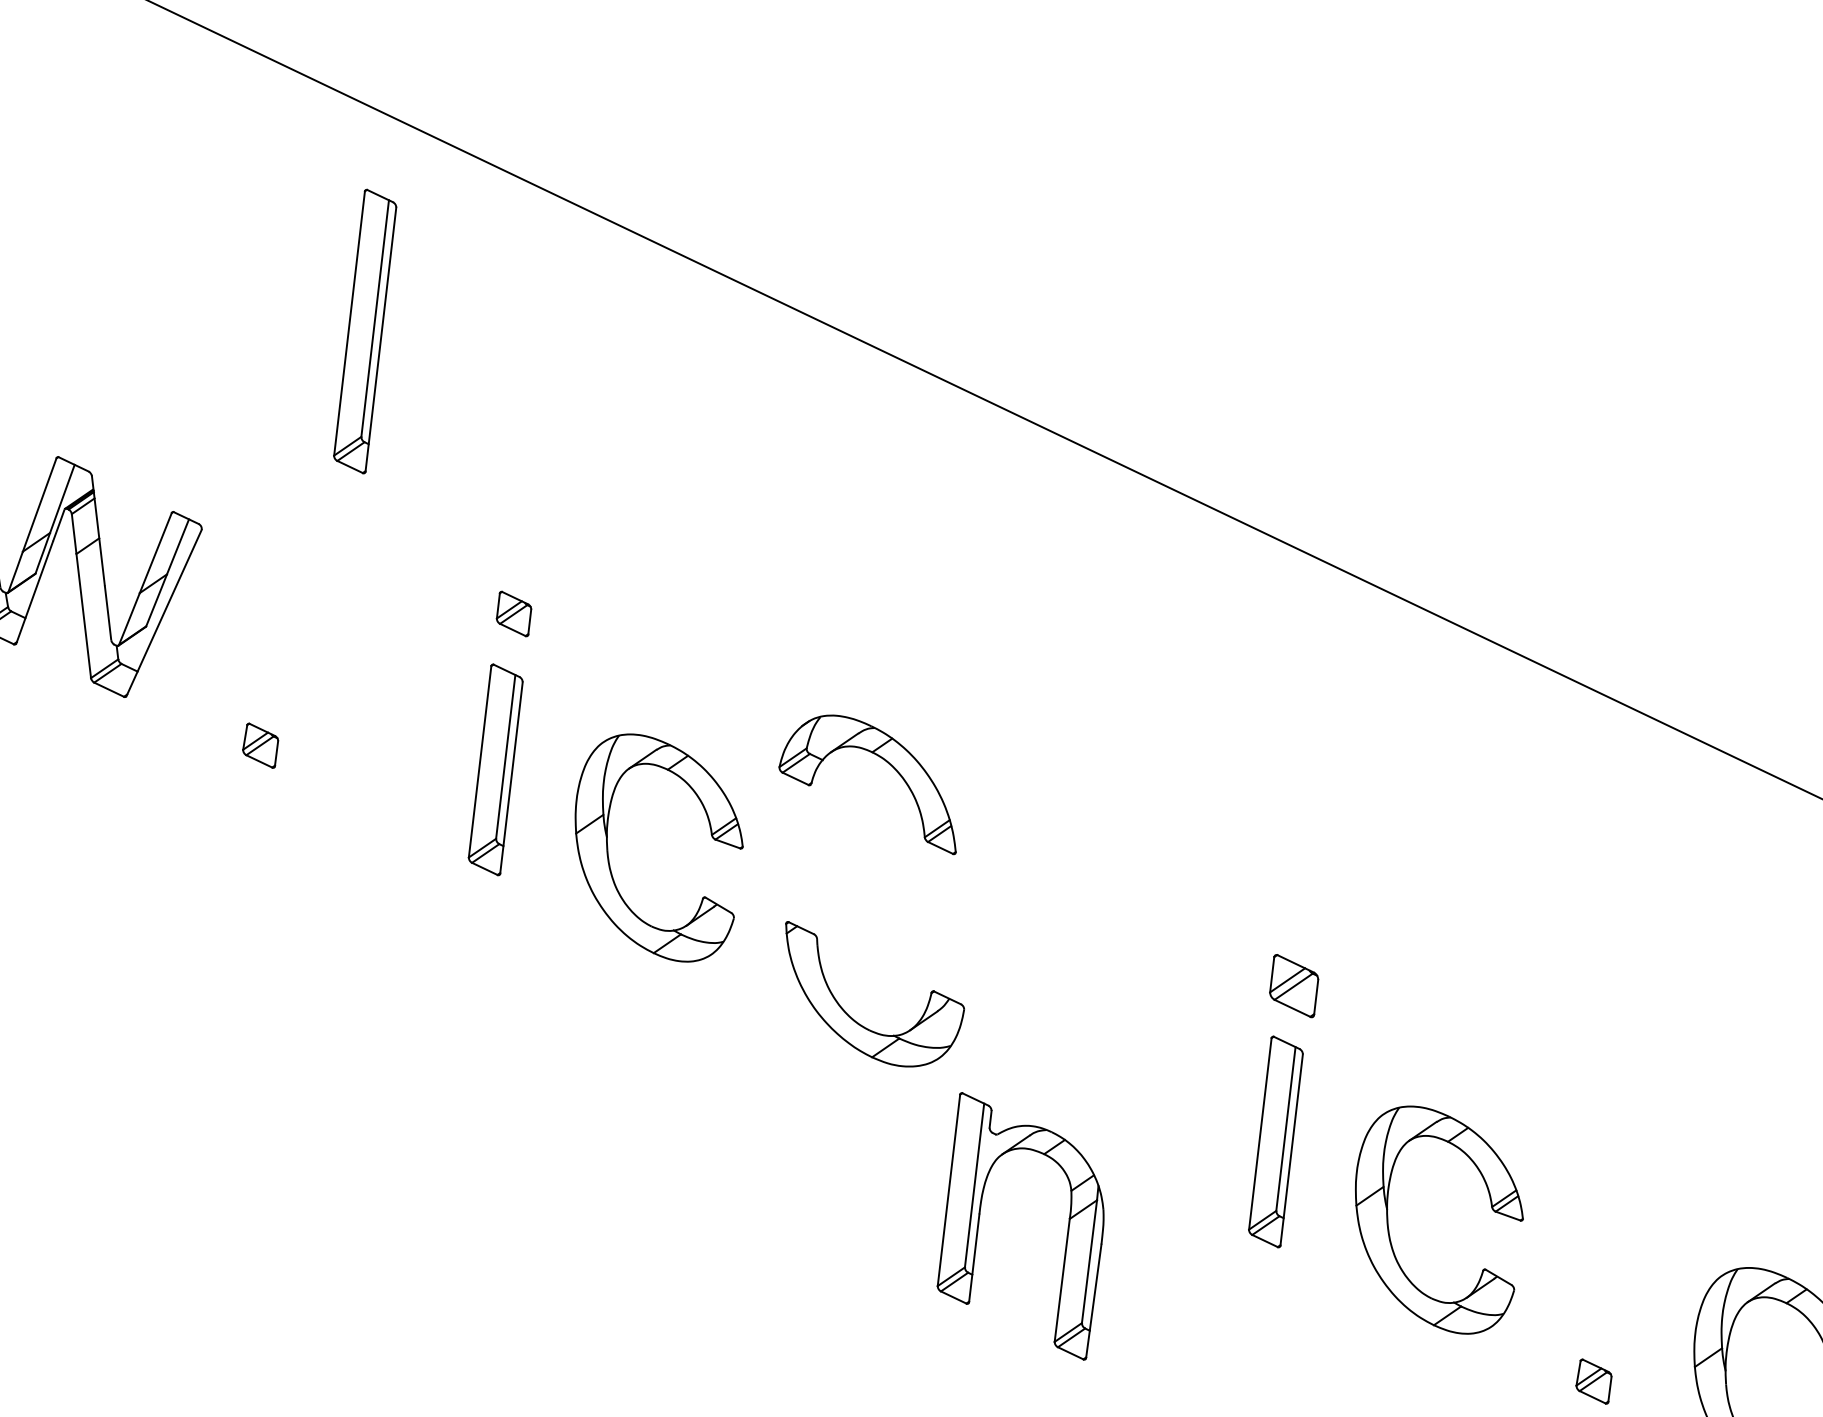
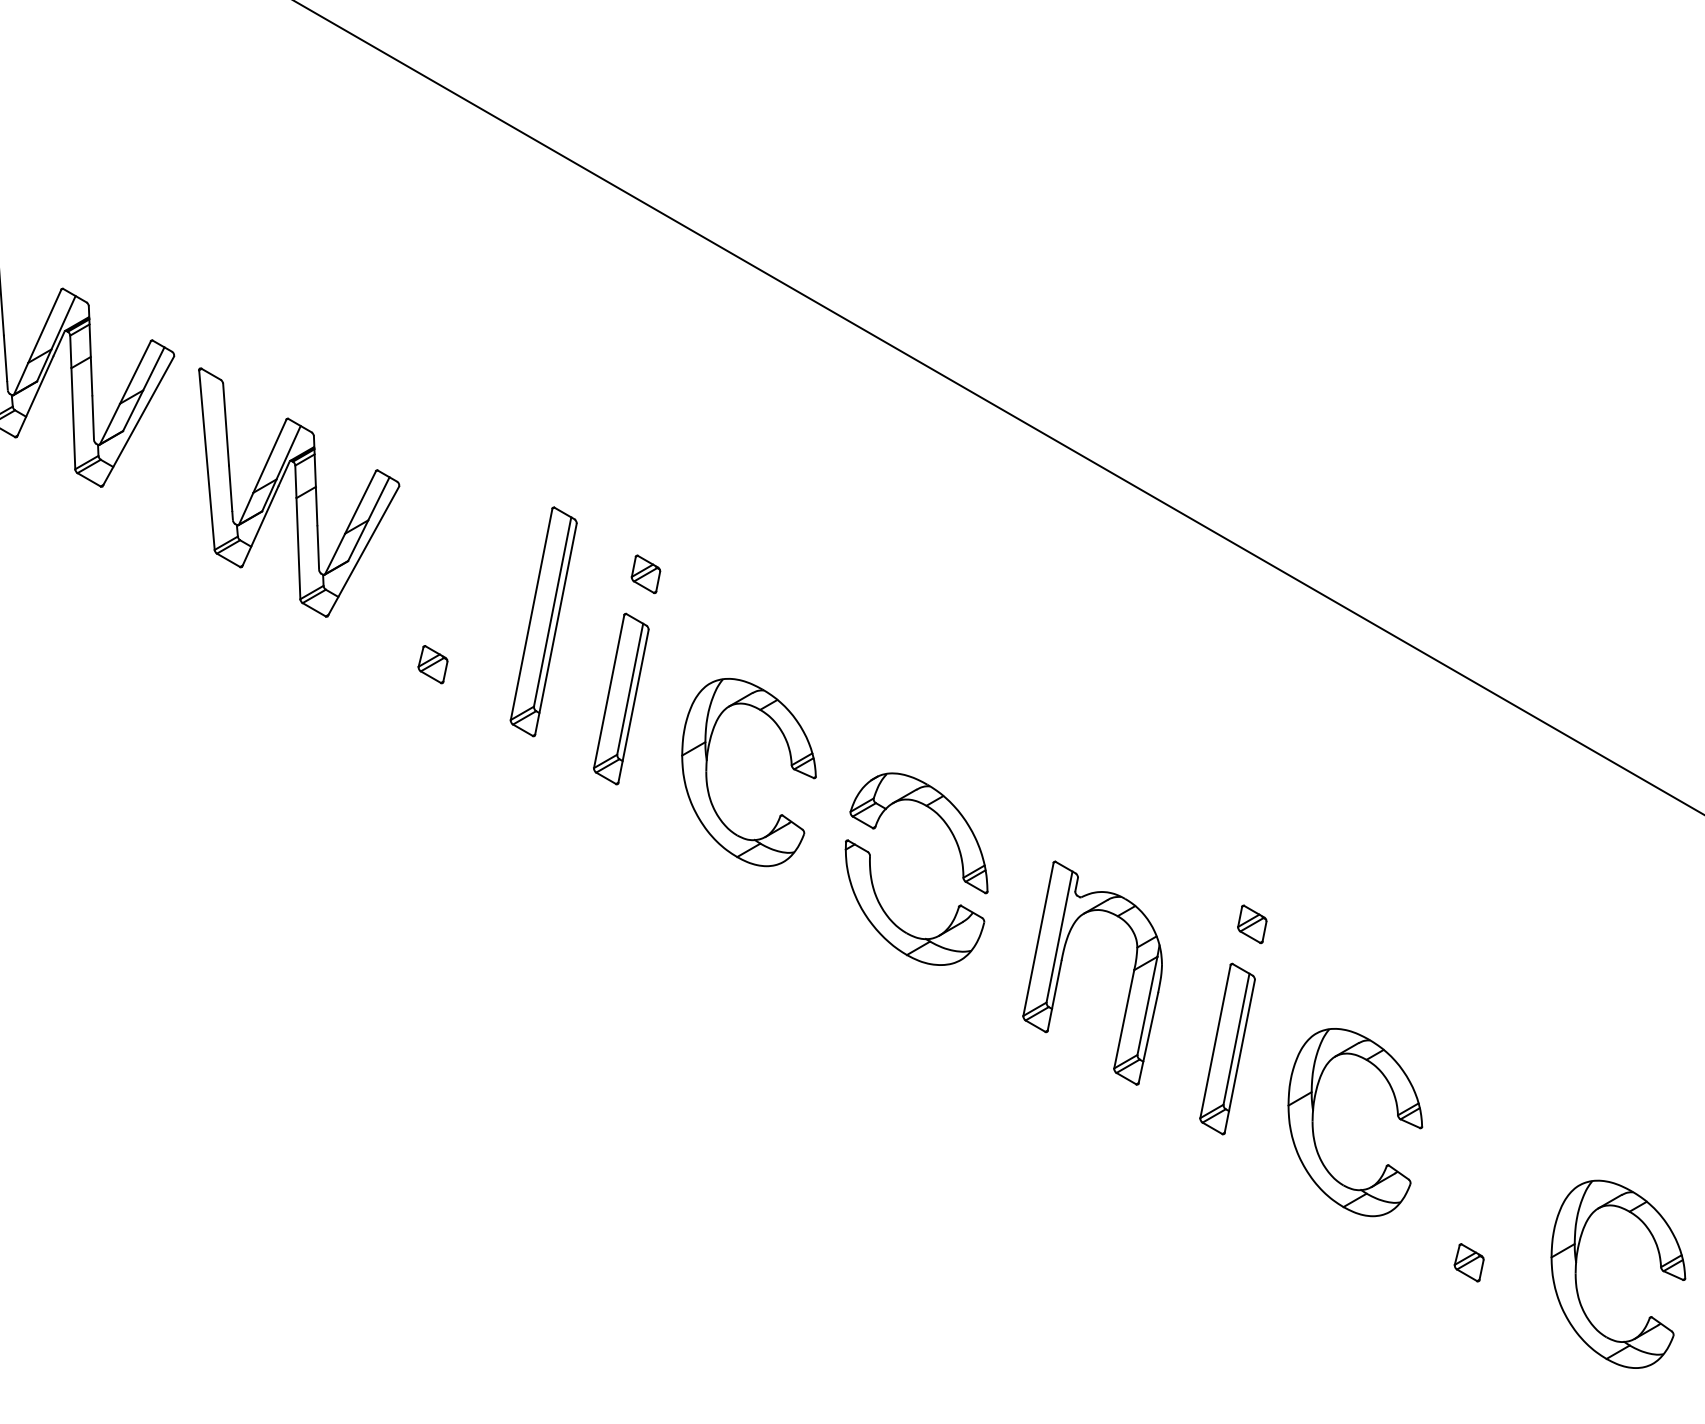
part: (364, 331) -> (543, 621), moved
part: (885, 762) -> (936, 814), moved
part: (1294, 986) -> (1252, 924), size x0.71
part: (979, 1222) -> (1061, 967), moved

